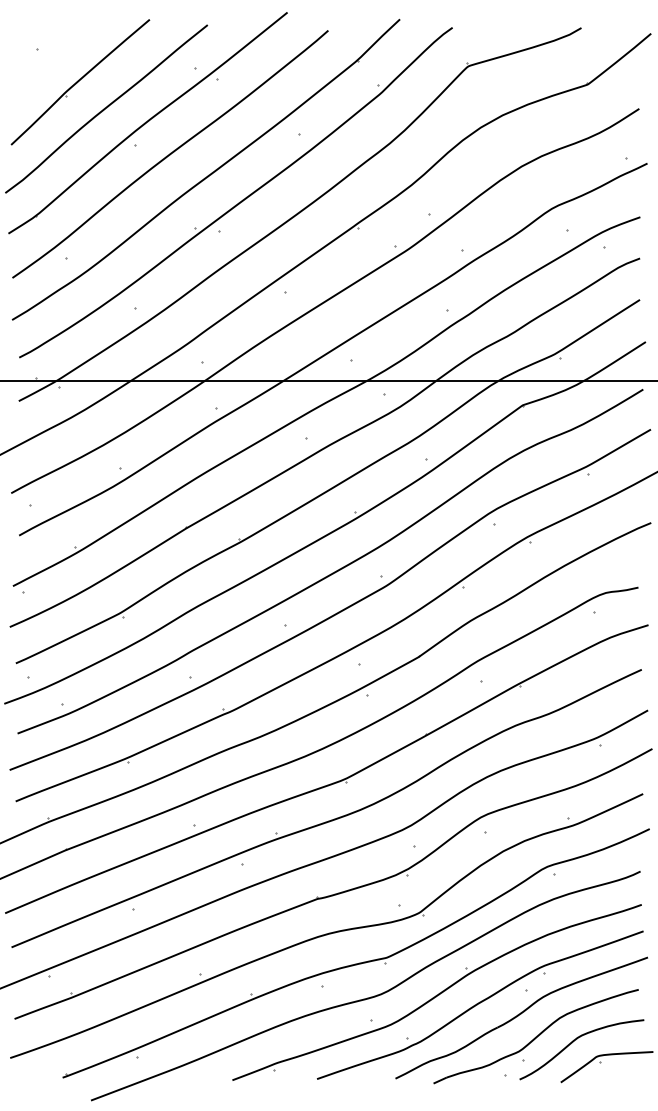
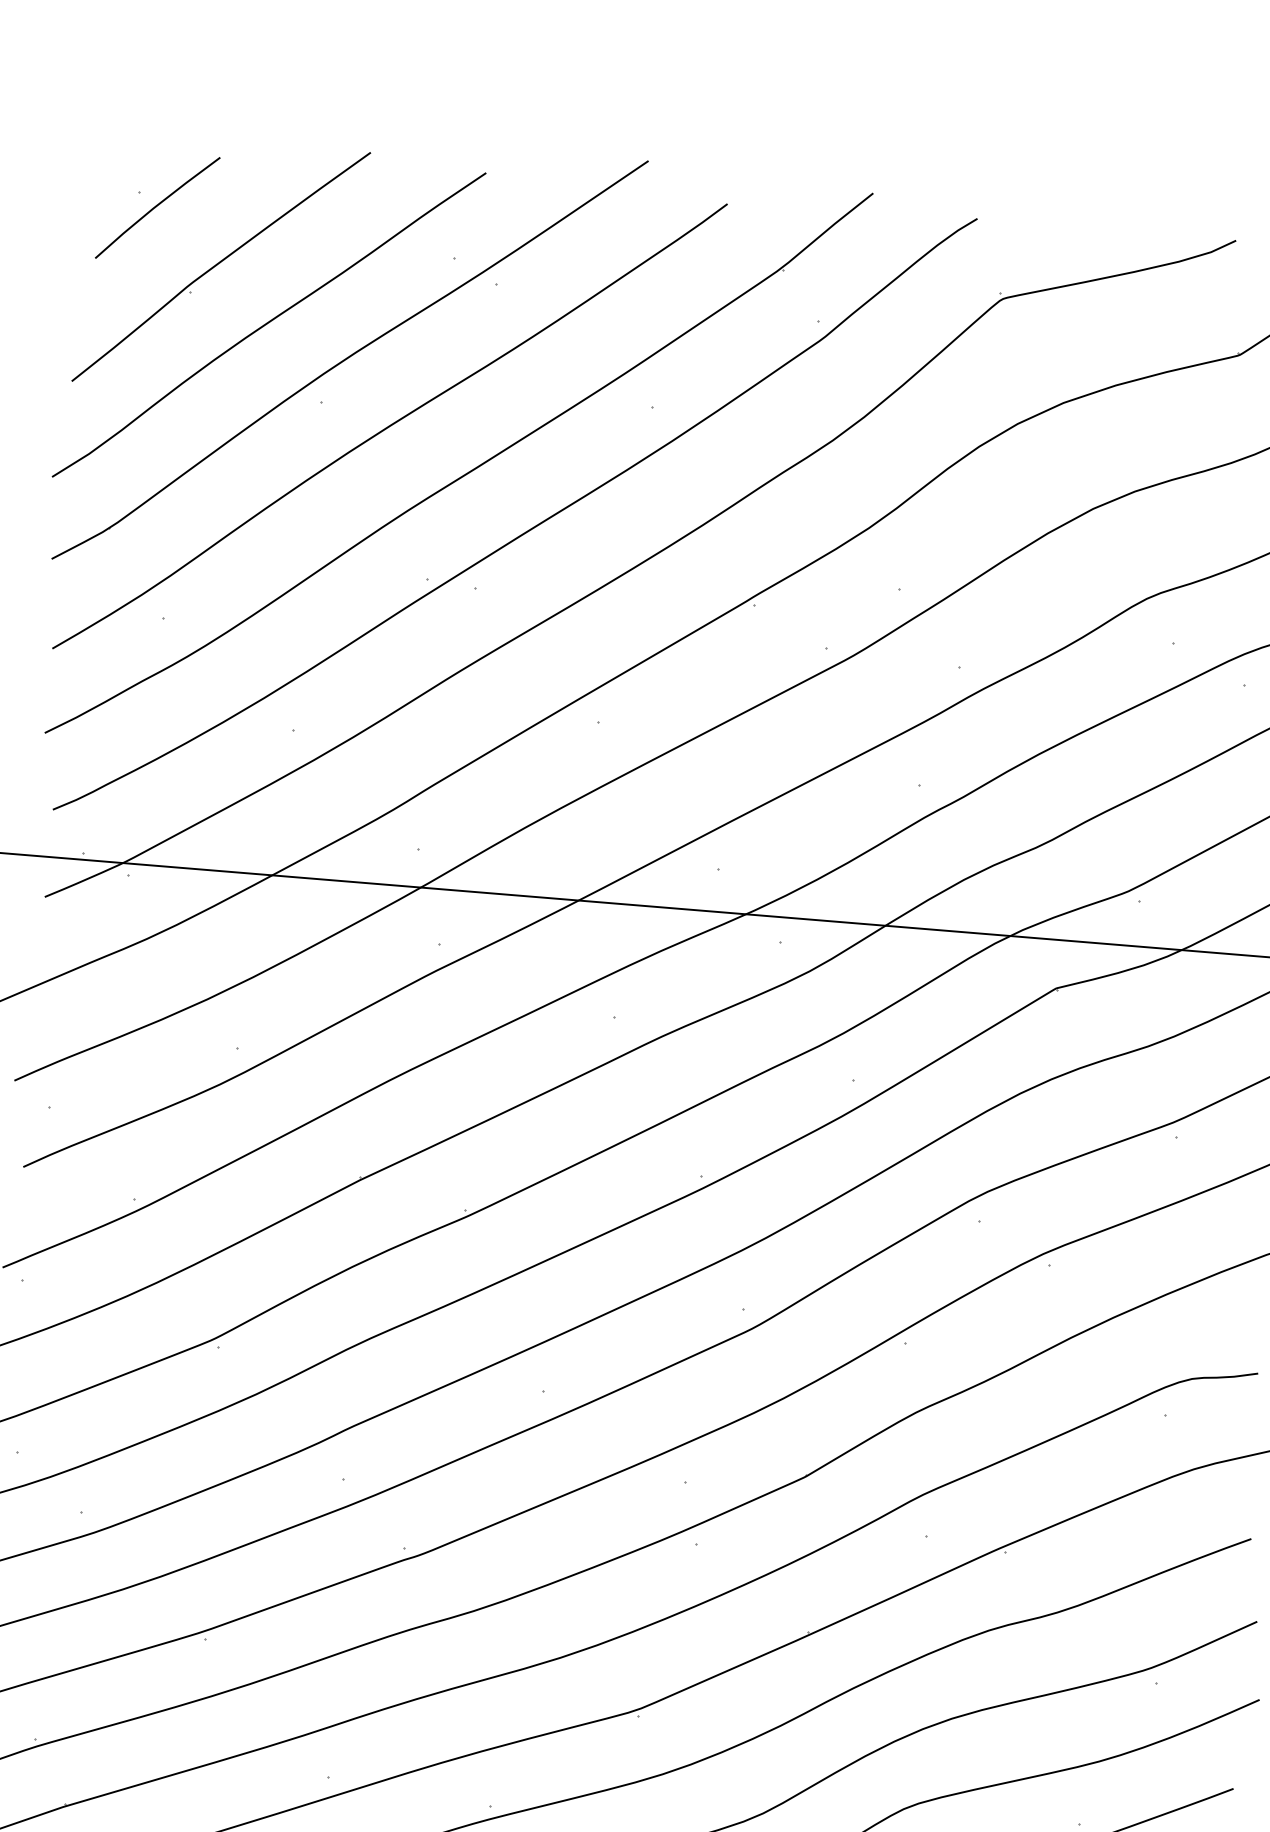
line: (46, 55) -> (157, 207), added

